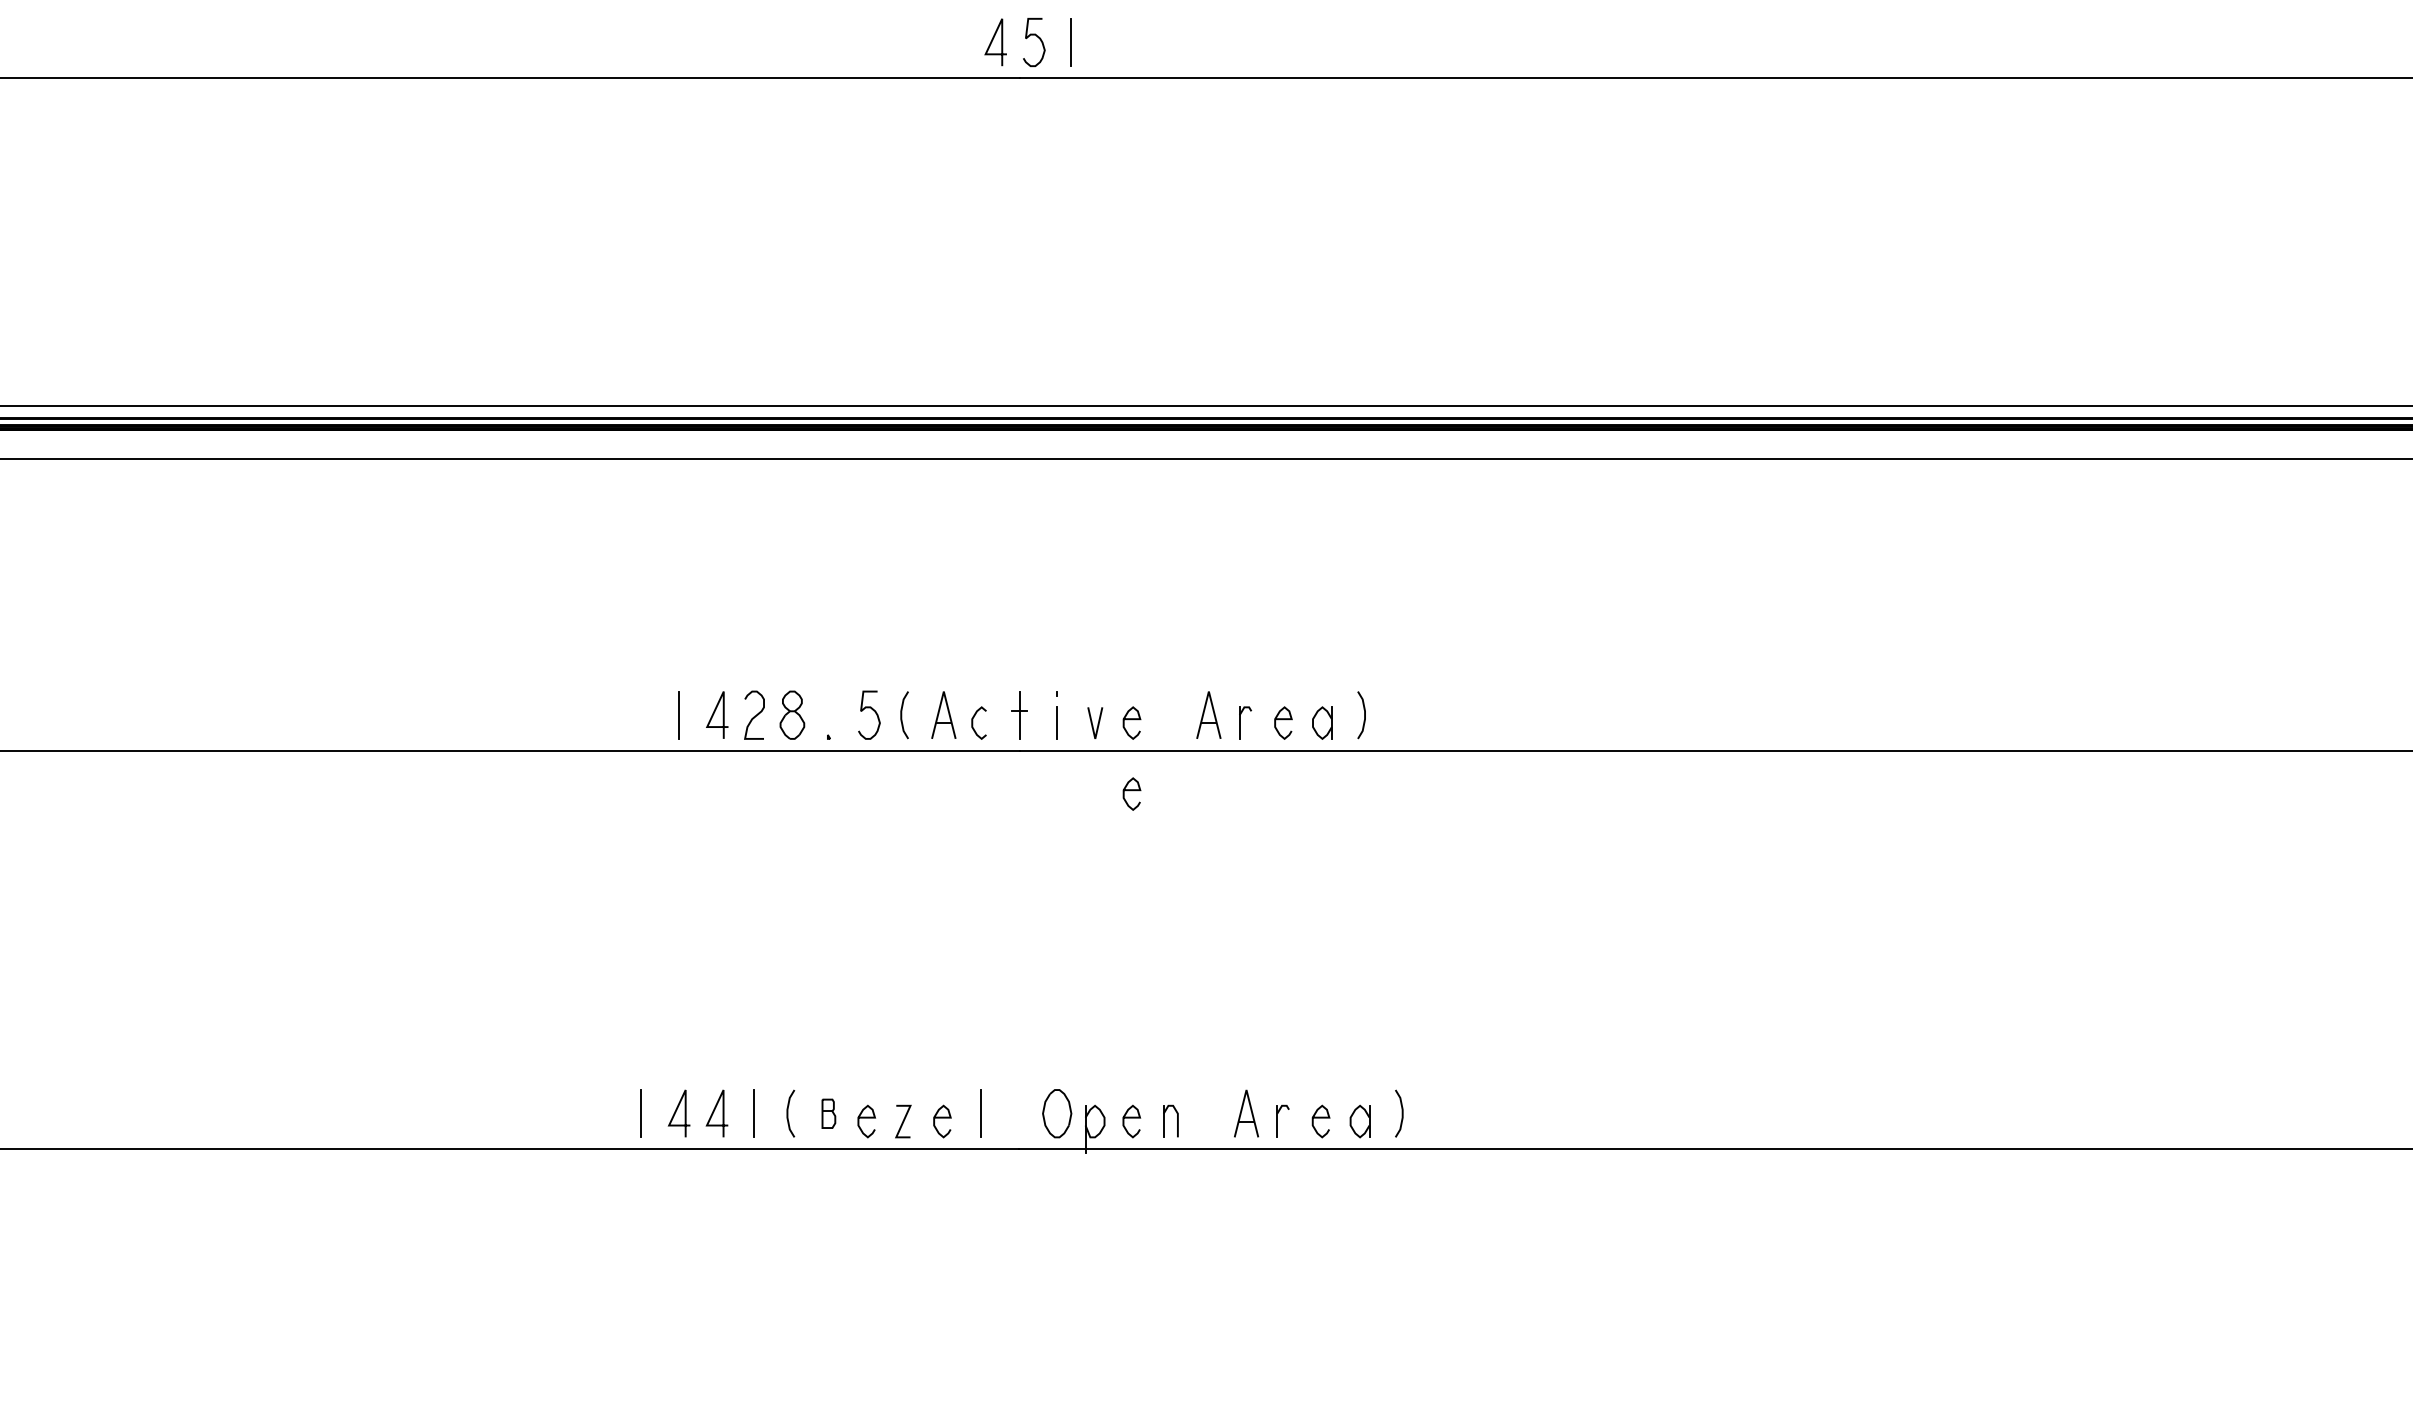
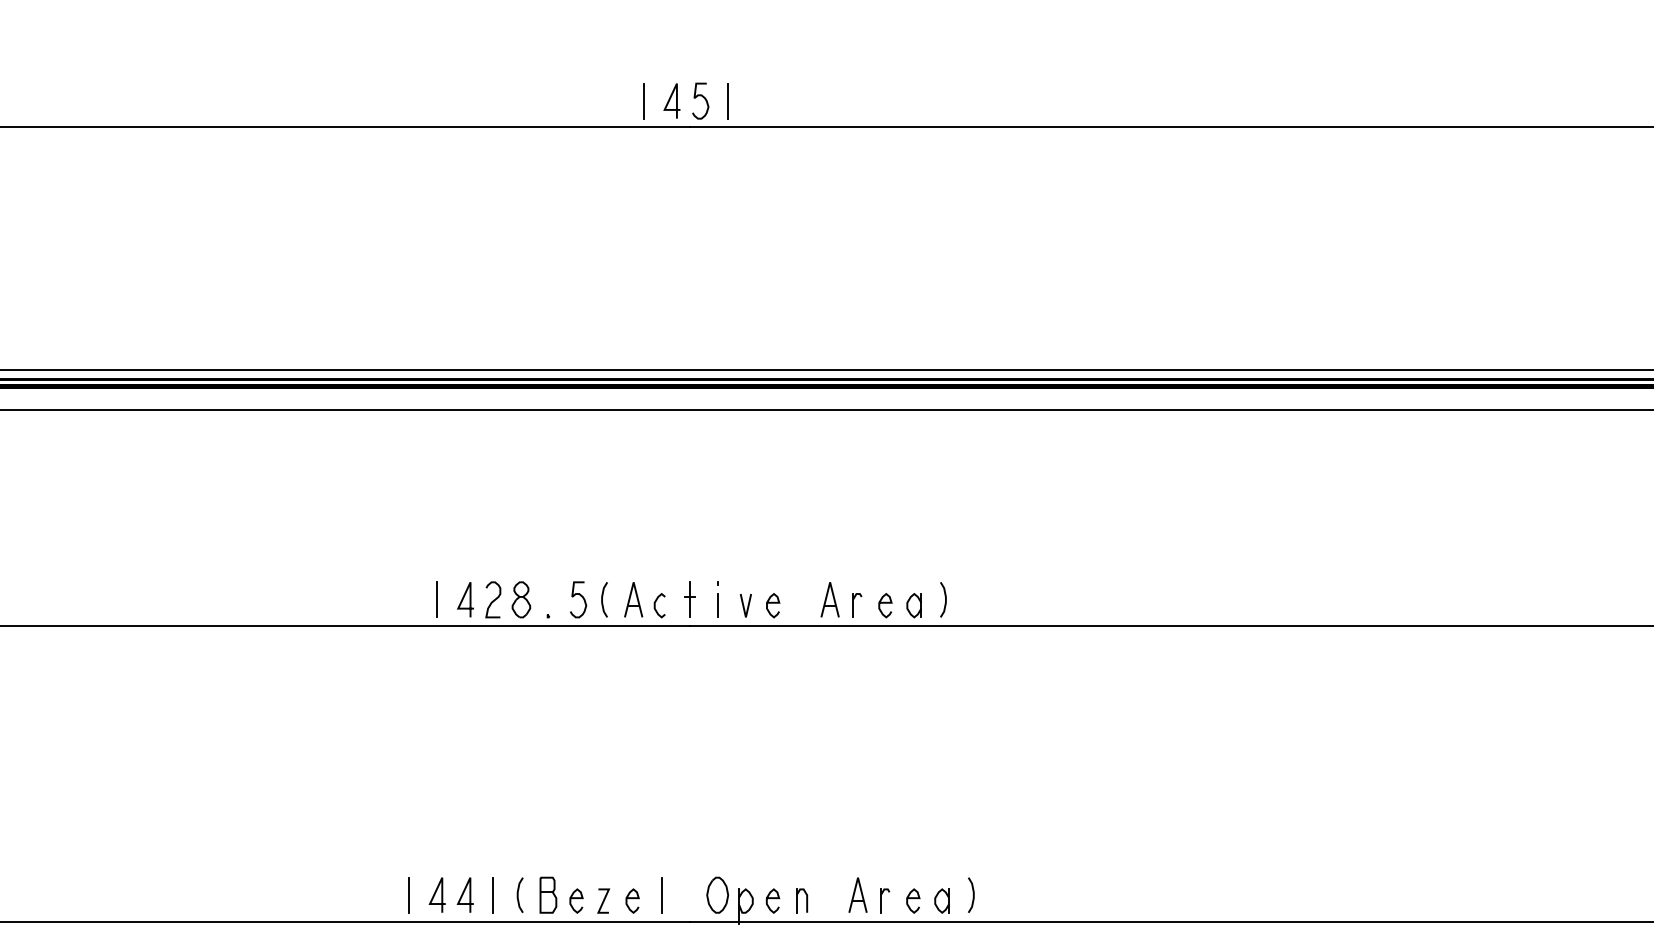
line: (957, 42) -> (643, 101), added
curve: (1131, 791) -> (772, 656), removed
part: (828, 1113) -> (548, 895), size x1.67

